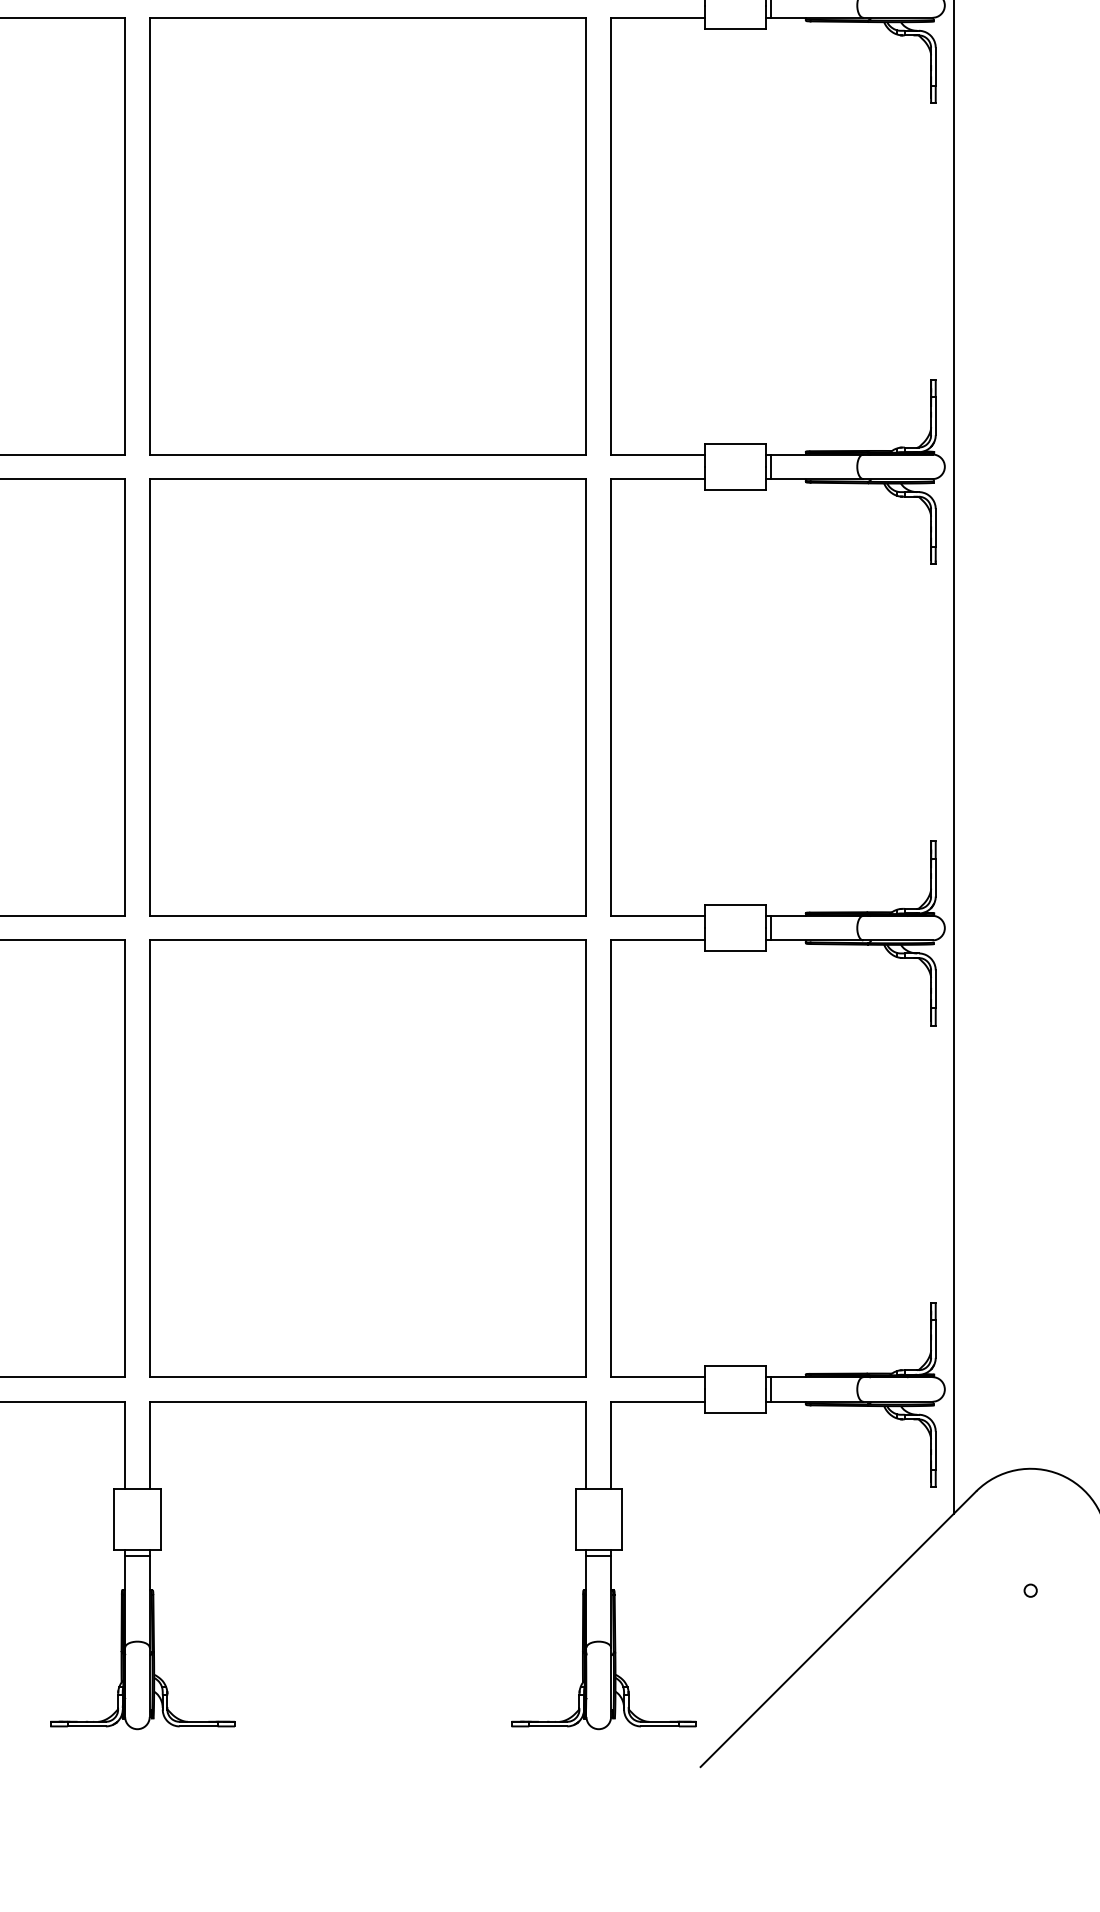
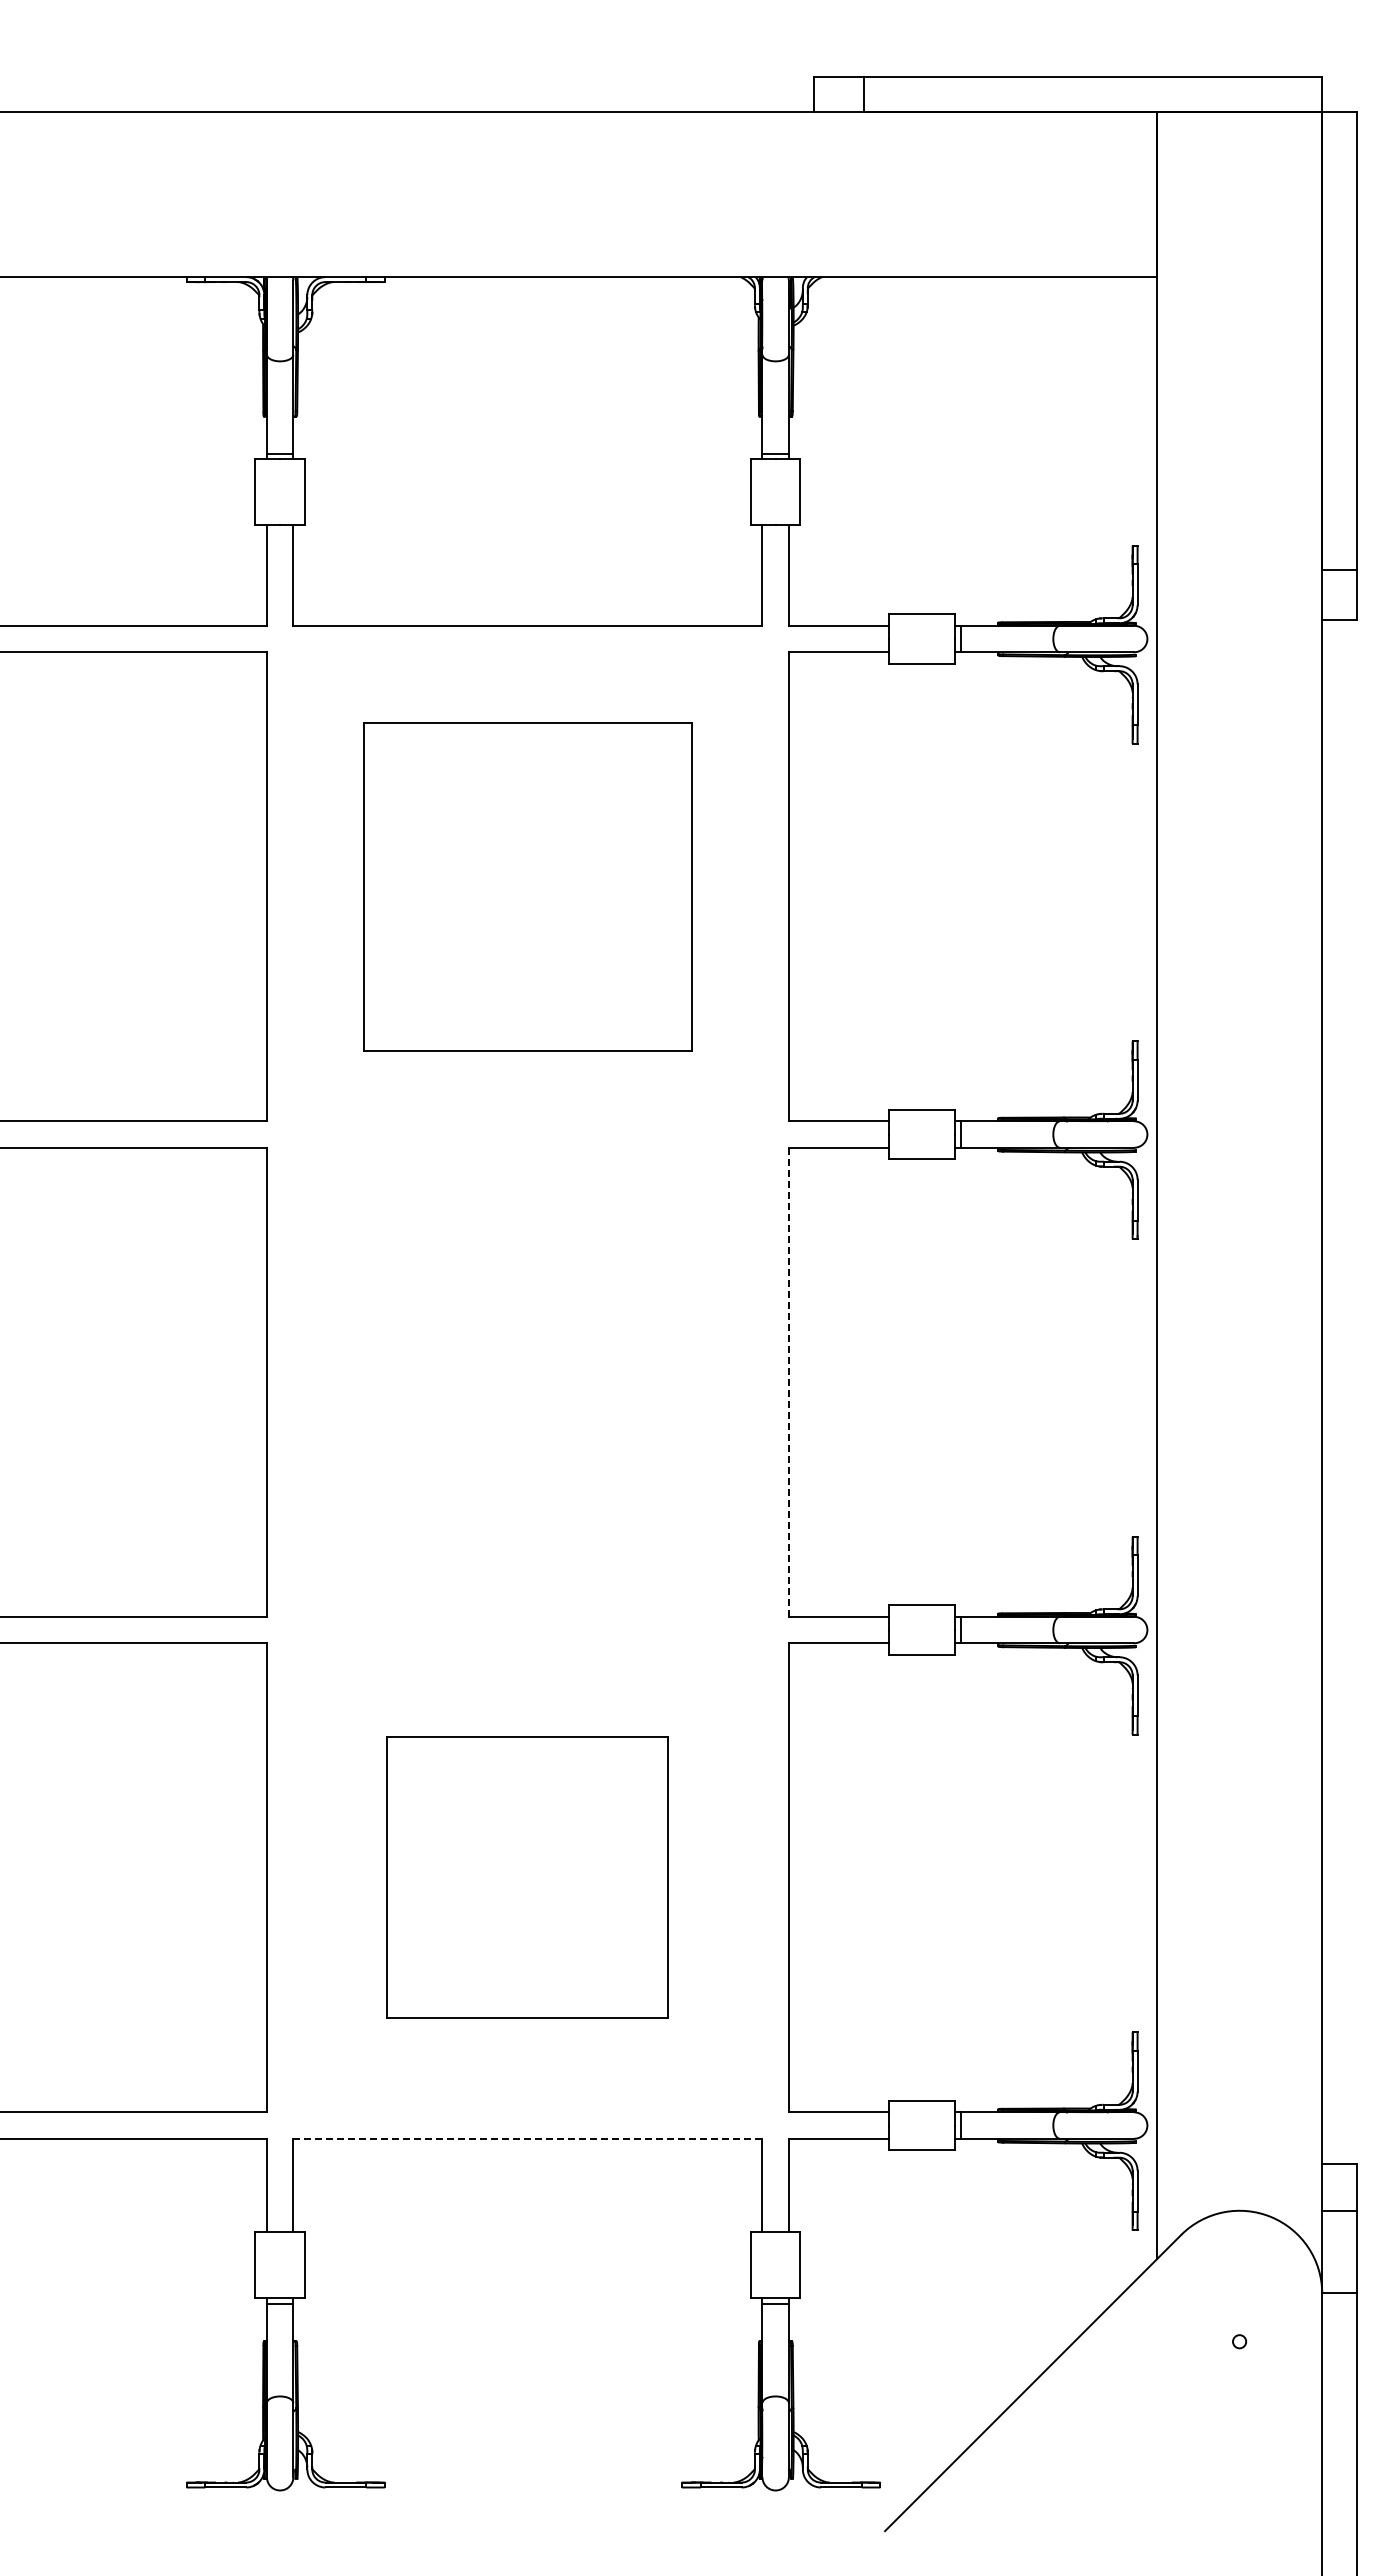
part: (367, 235) -> (527, 886), size x0.7
part: (367, 697) -> (527, 1382), removed
line: (610, 697) -> (788, 1382), solid -> dashed
part: (367, 1158) -> (527, 1877), size x0.6
line: (367, 1401) -> (527, 2138), solid -> dashed

